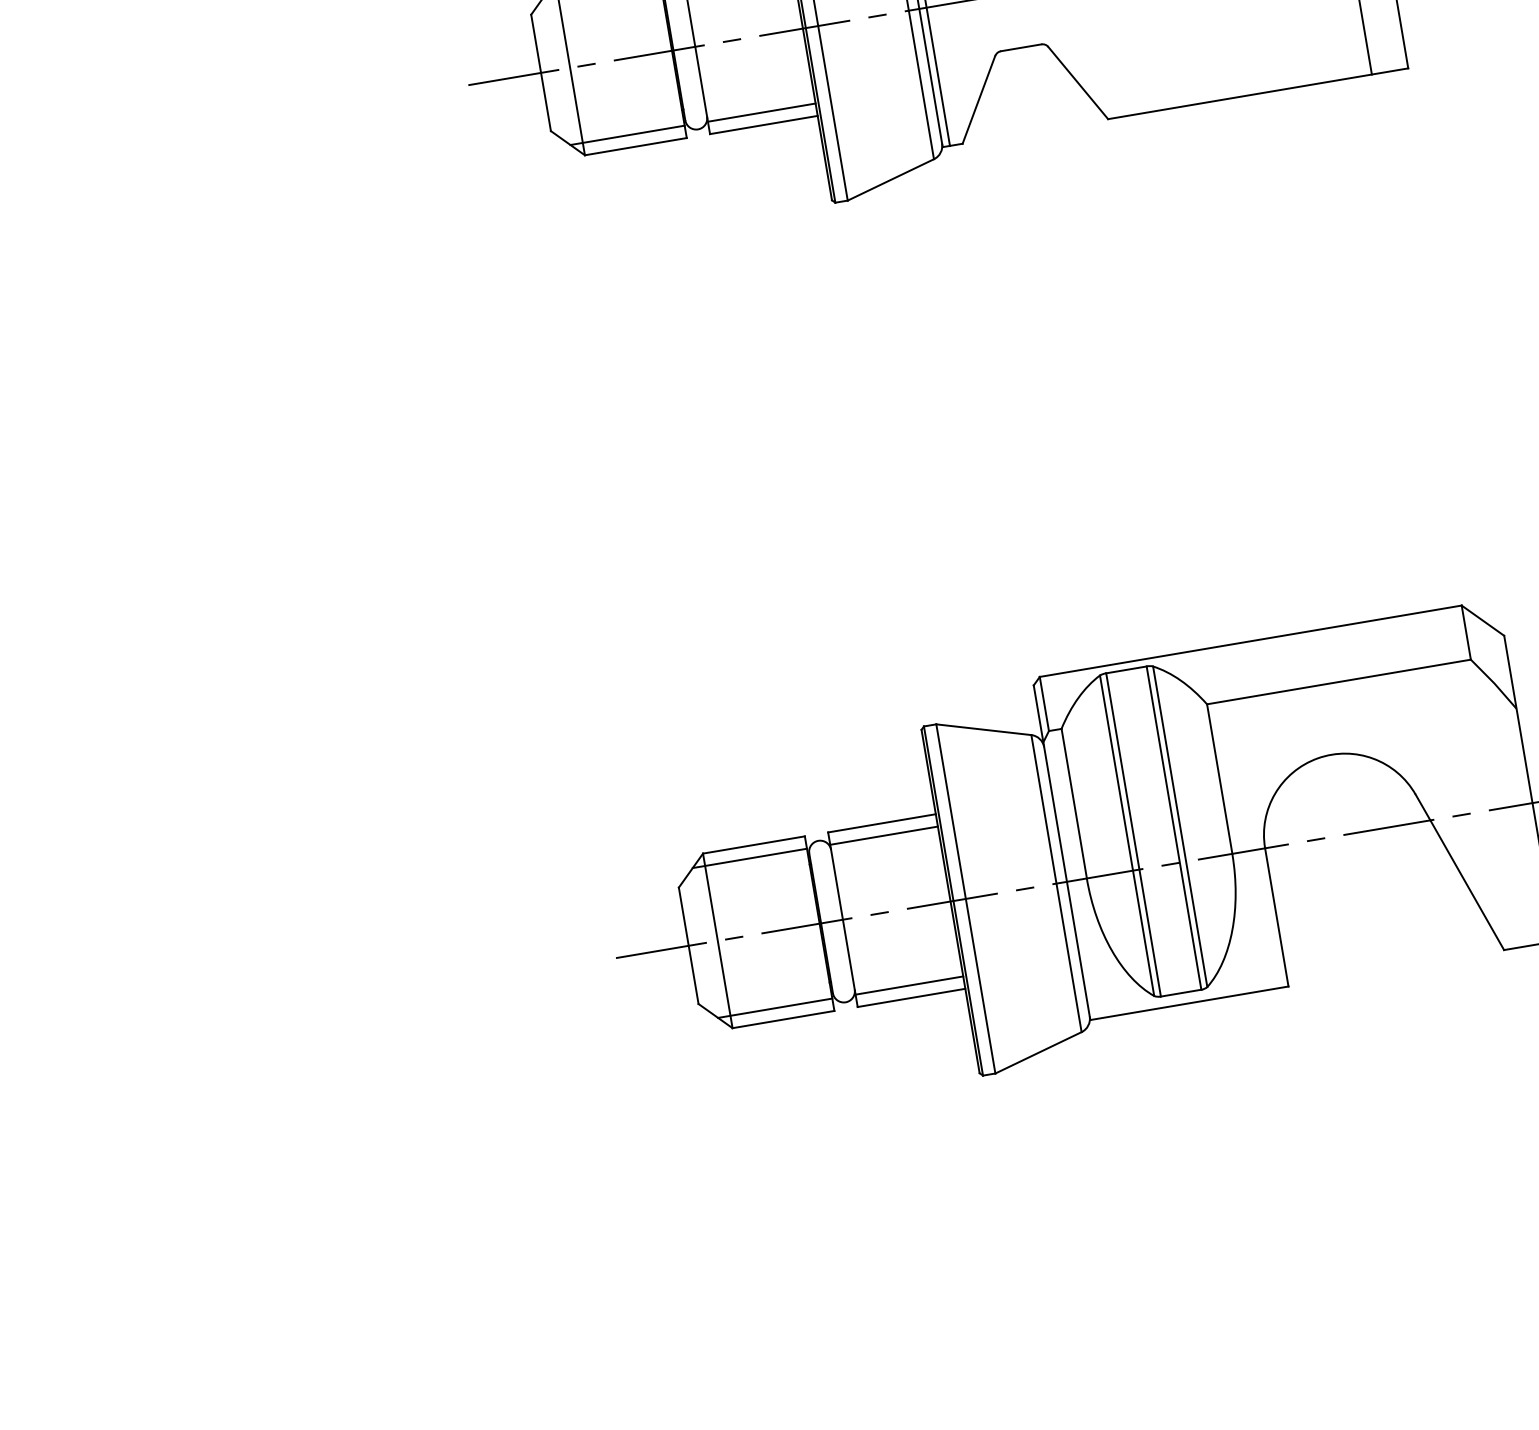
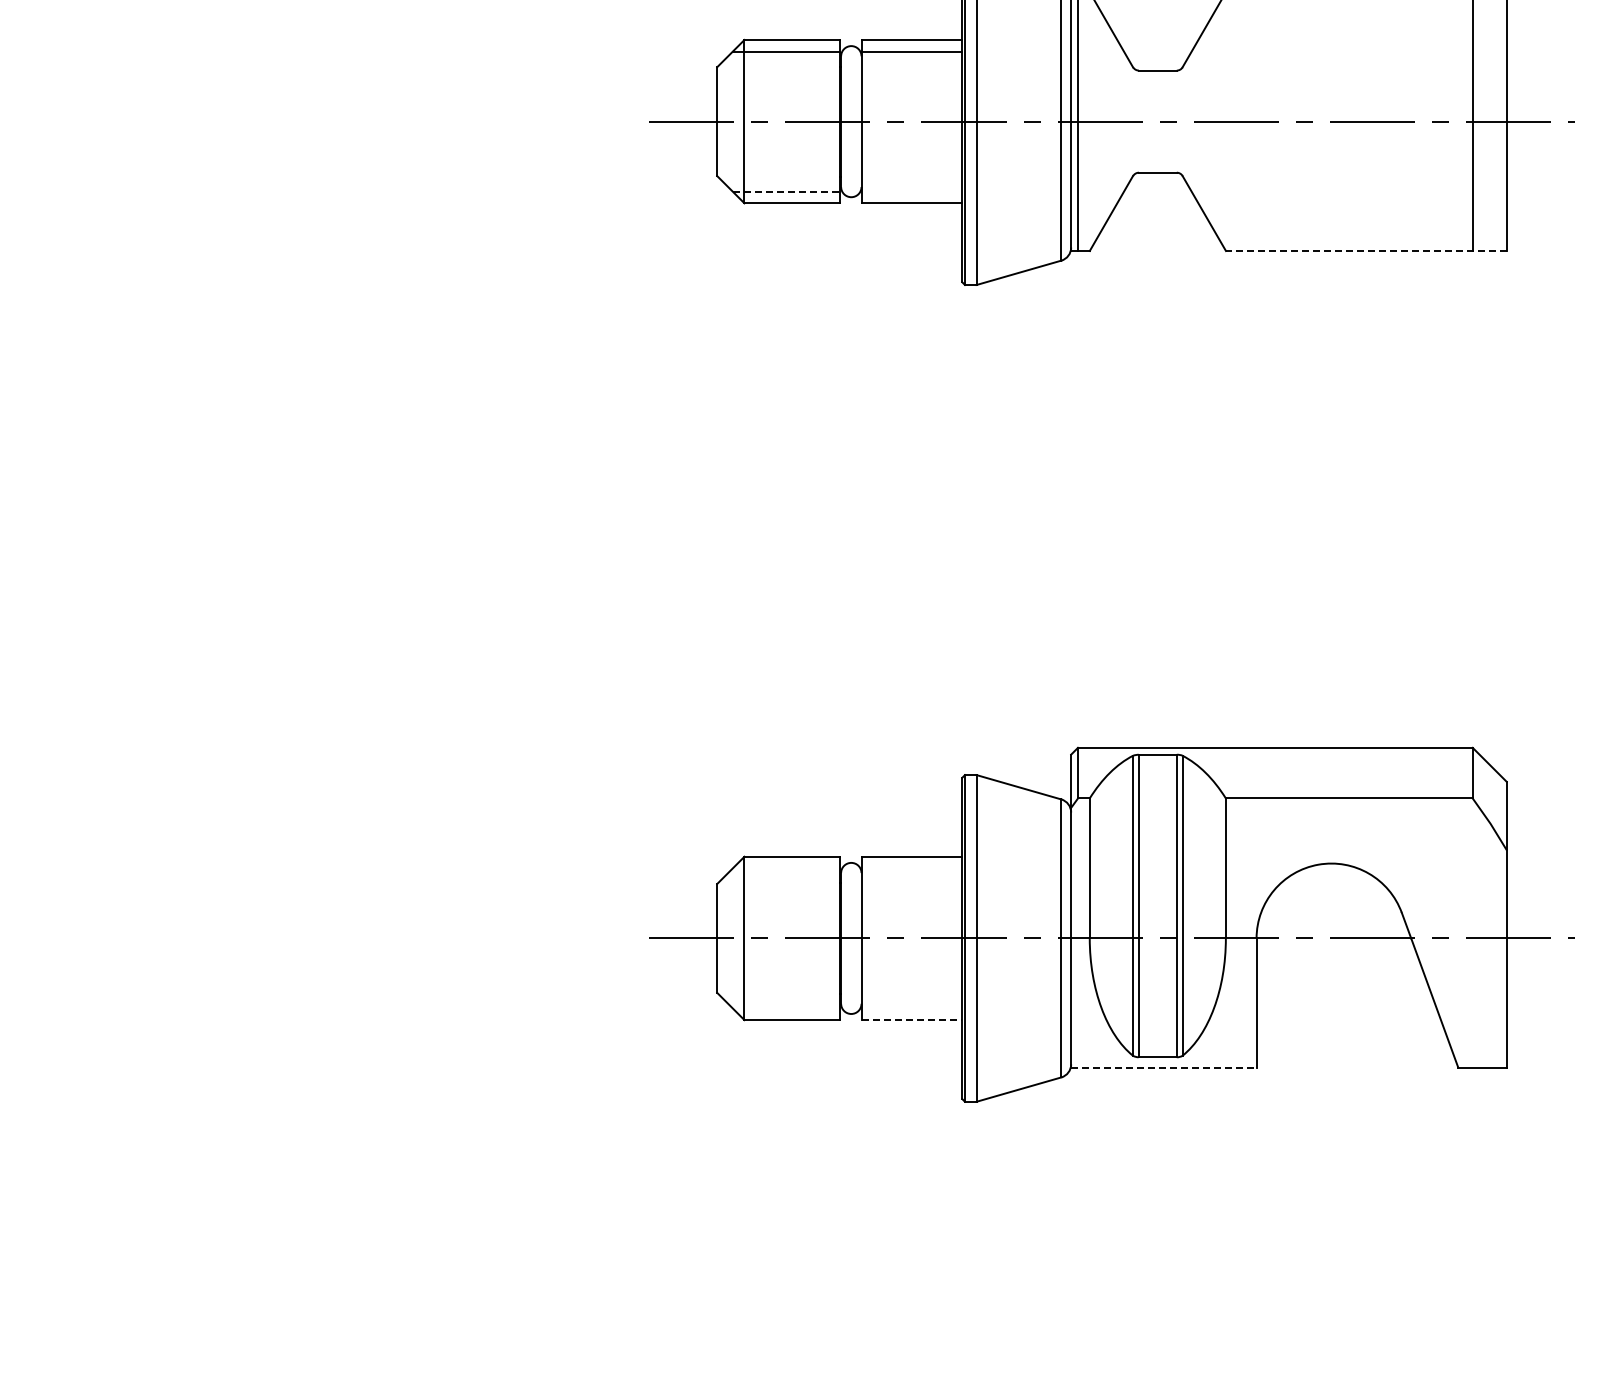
line: (1257, 93) -> (1365, 250), solid -> dashed
line: (761, 112) -> (911, 191), removed
line: (627, 135) -> (786, 191), solid -> dashed
line: (883, 835) -> (911, 868), removed
line: (749, 858) -> (785, 868), removed
line: (908, 985) -> (911, 1008), removed
line: (912, 998) -> (912, 1020), solid -> dashed
line: (1188, 1003) -> (1163, 1067), solid -> dashed
line: (774, 1008) -> (785, 1008), removed

